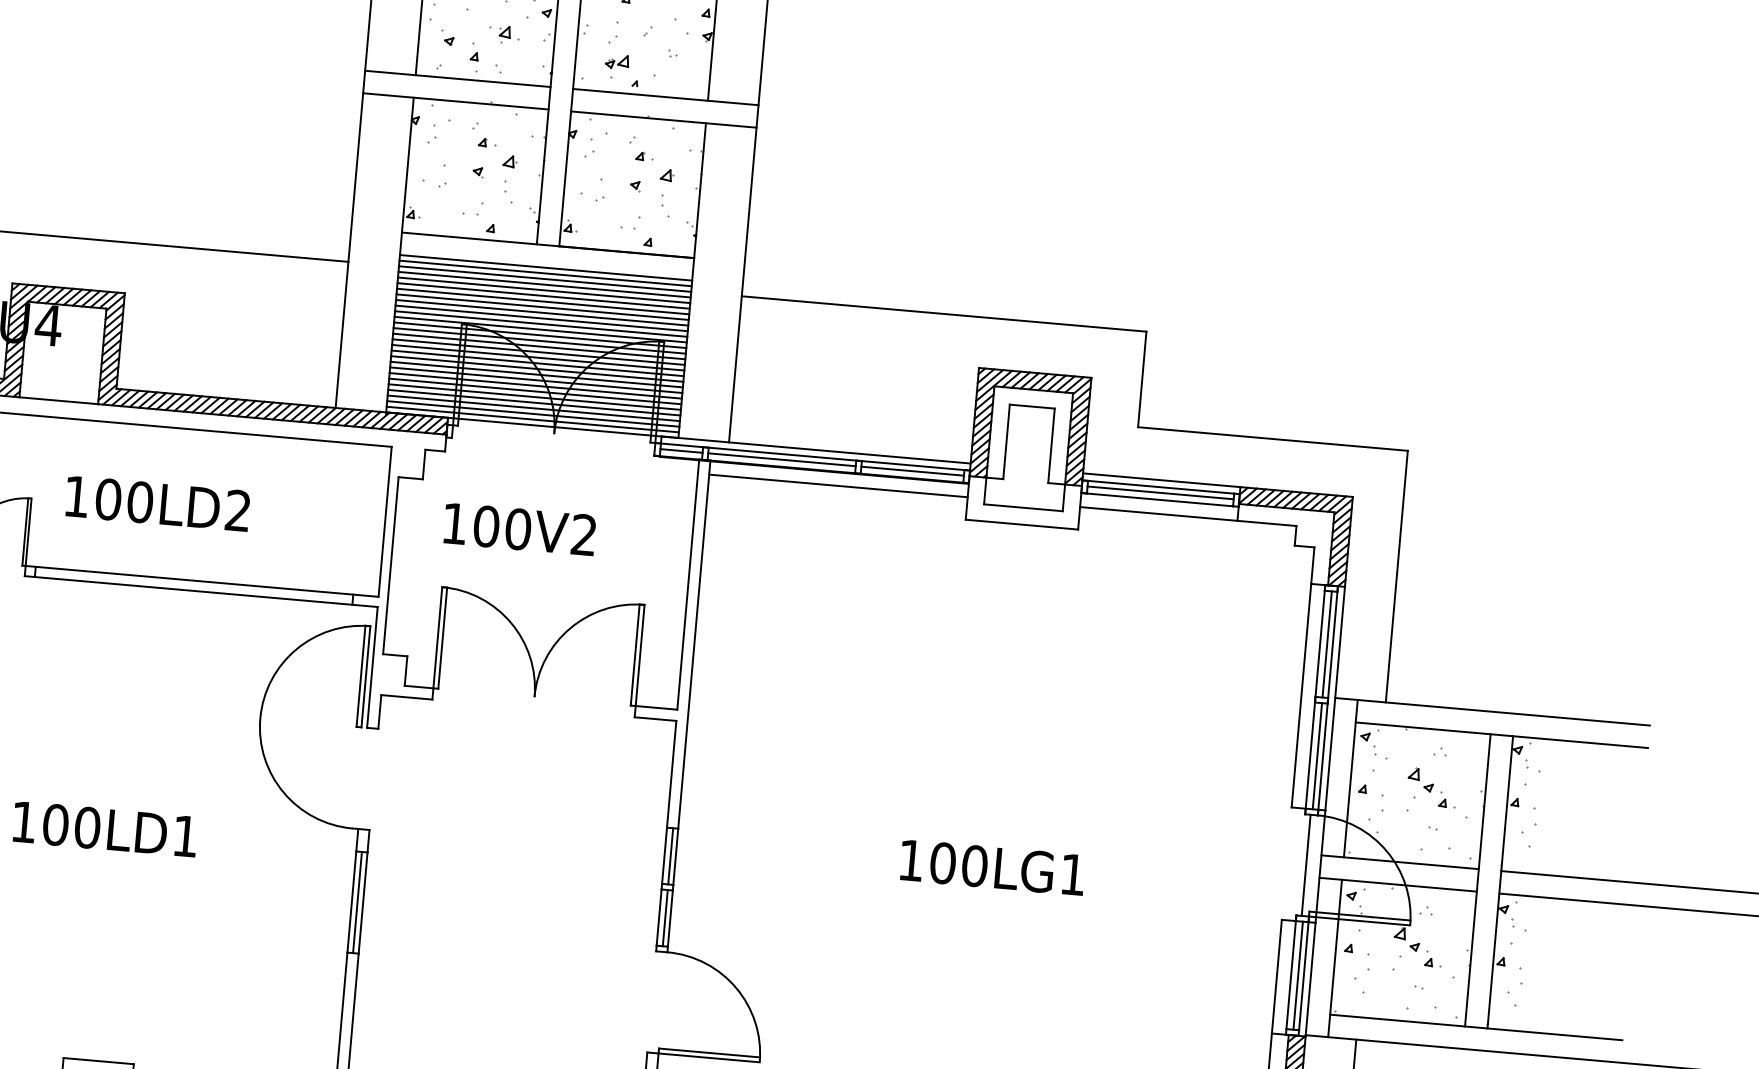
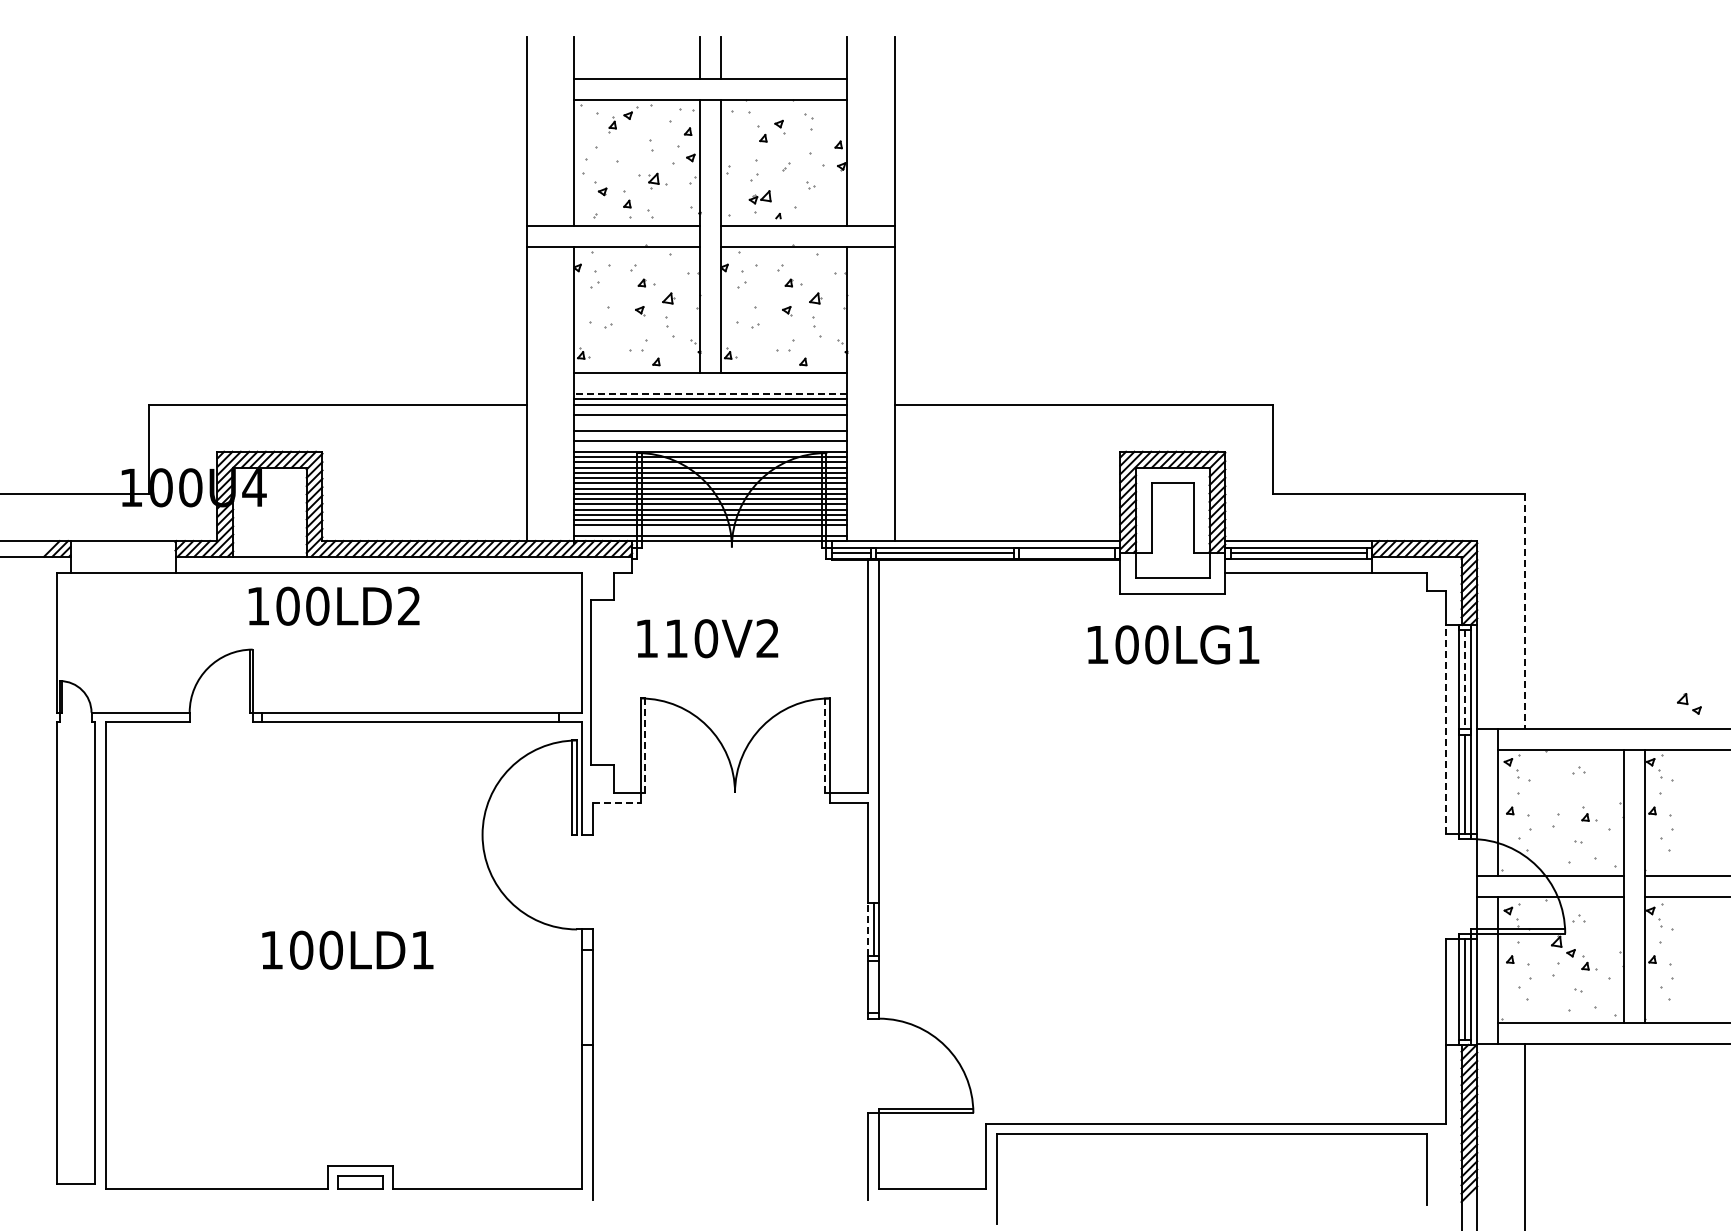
line: (545, 268) -> (710, 394), solid -> dashed
line: (544, 284) -> (710, 409), removed
line: (543, 296) -> (710, 420), removed
line: (542, 301) -> (710, 425), removed
line: (541, 313) -> (710, 436), removed
line: (540, 323) -> (710, 446), removed
line: (532, 413) -> (710, 530), removed
line: (913, 470) -> (1067, 552), removed
line: (838, 485) -> (999, 572), removed
text: (157, 502) -> (333, 605), moved
text: (486, 526) -> (676, 638), 100V2 -> 110V2
line: (1396, 576) -> (1524, 611), solid -> dashed
line: (443, 637) -> (645, 745), solid -> dashed
line: (1327, 644) -> (1465, 679), solid -> dashed
line: (634, 654) -> (824, 745), solid -> dashed
line: (1301, 694) -> (1445, 728), solid -> dashed
line: (406, 697) -> (616, 803), solid -> dashed
part: (1421, 779) -> (1689, 703), moved
line: (664, 854) -> (868, 928), solid -> dashed
line: (1305, 865) -> (1463, 886), removed
text: (992, 867) -> (1173, 644), moved
line: (357, 902) -> (587, 997), removed
line: (665, 917) -> (874, 986), removed

